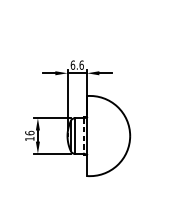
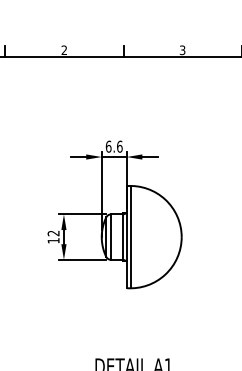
text: (29, 133) -> (53, 233), 16 -> 12
line: (90, 135) -> (130, 236), added
line: (83, 136) -> (122, 237), dashed -> solid

